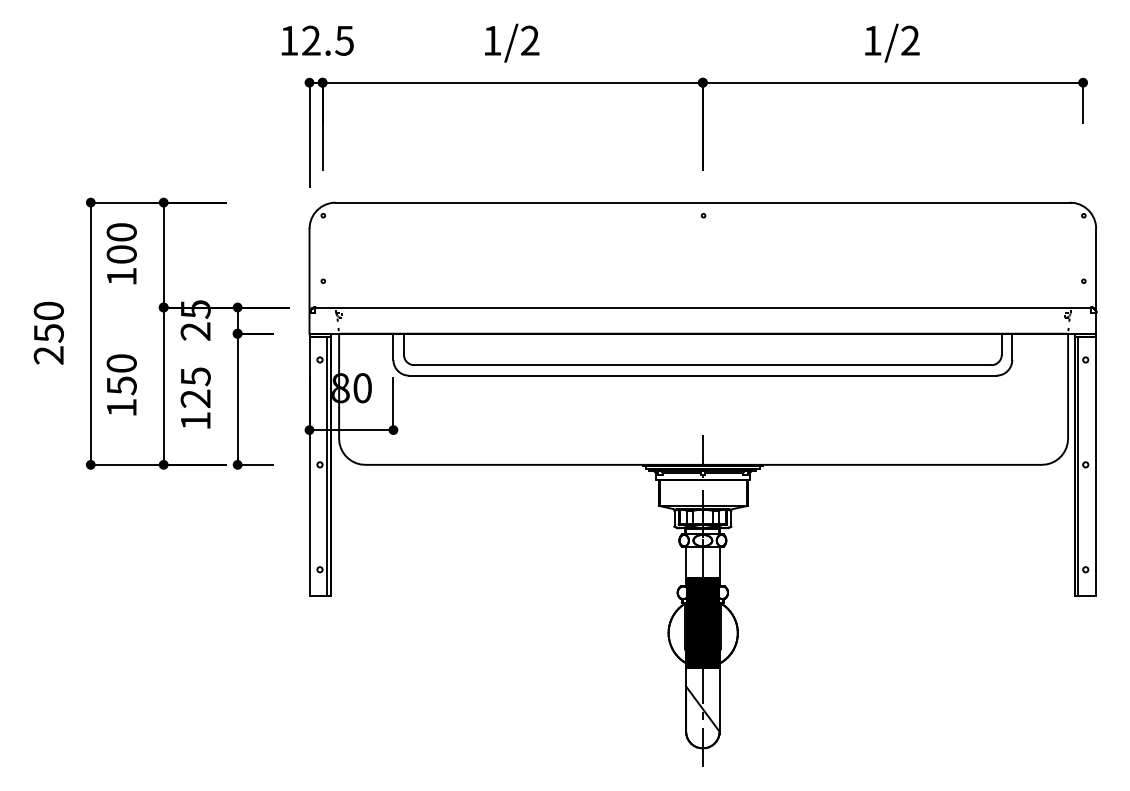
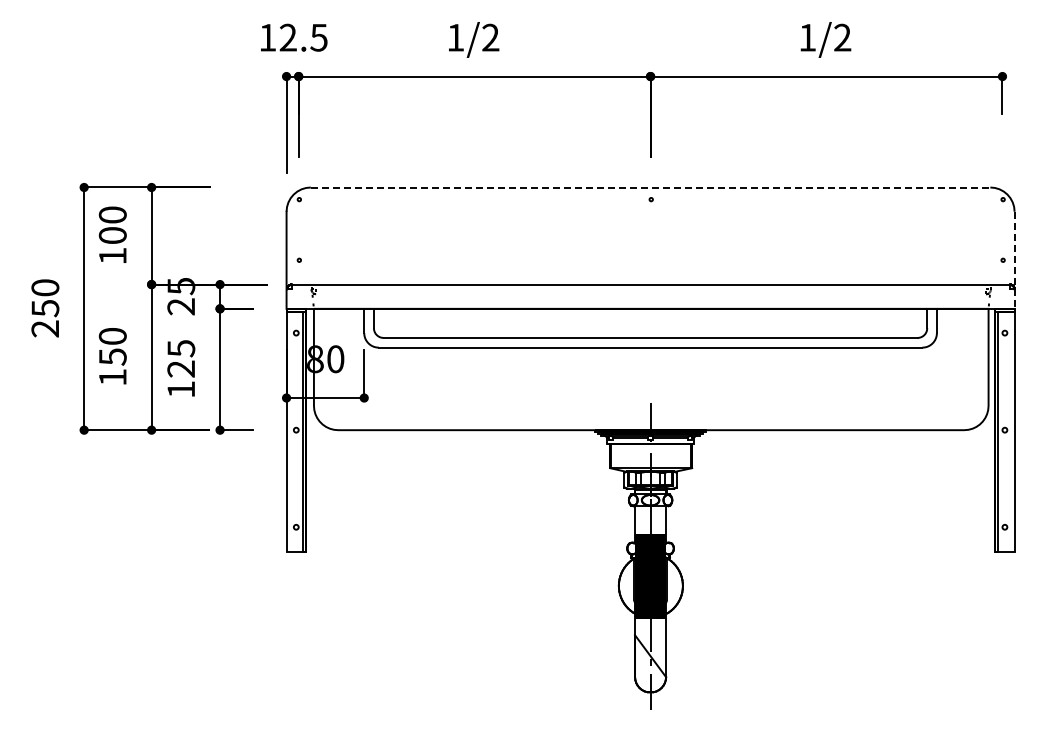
line: (703, 202) -> (651, 187), solid -> dashed
line: (1096, 281) -> (1014, 260), solid -> dashed

